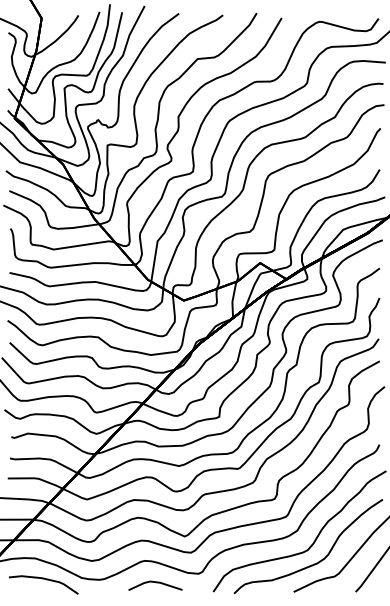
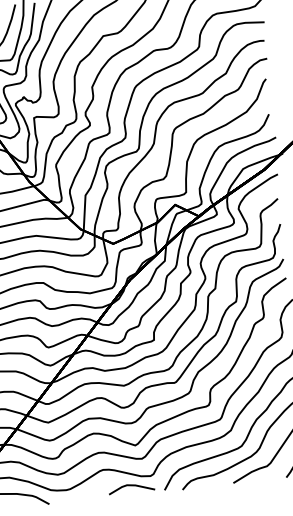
line: (155, 583) -> (131, 486), moved

